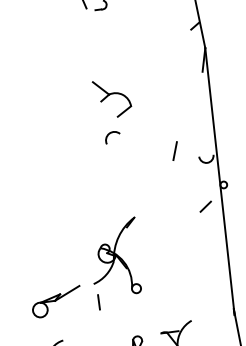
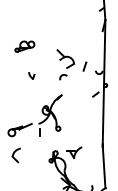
part: (113, 109) -> (65, 64), moved
part: (42, 125) -> (24, 46), added
part: (65, 184) -> (31, 75), added

